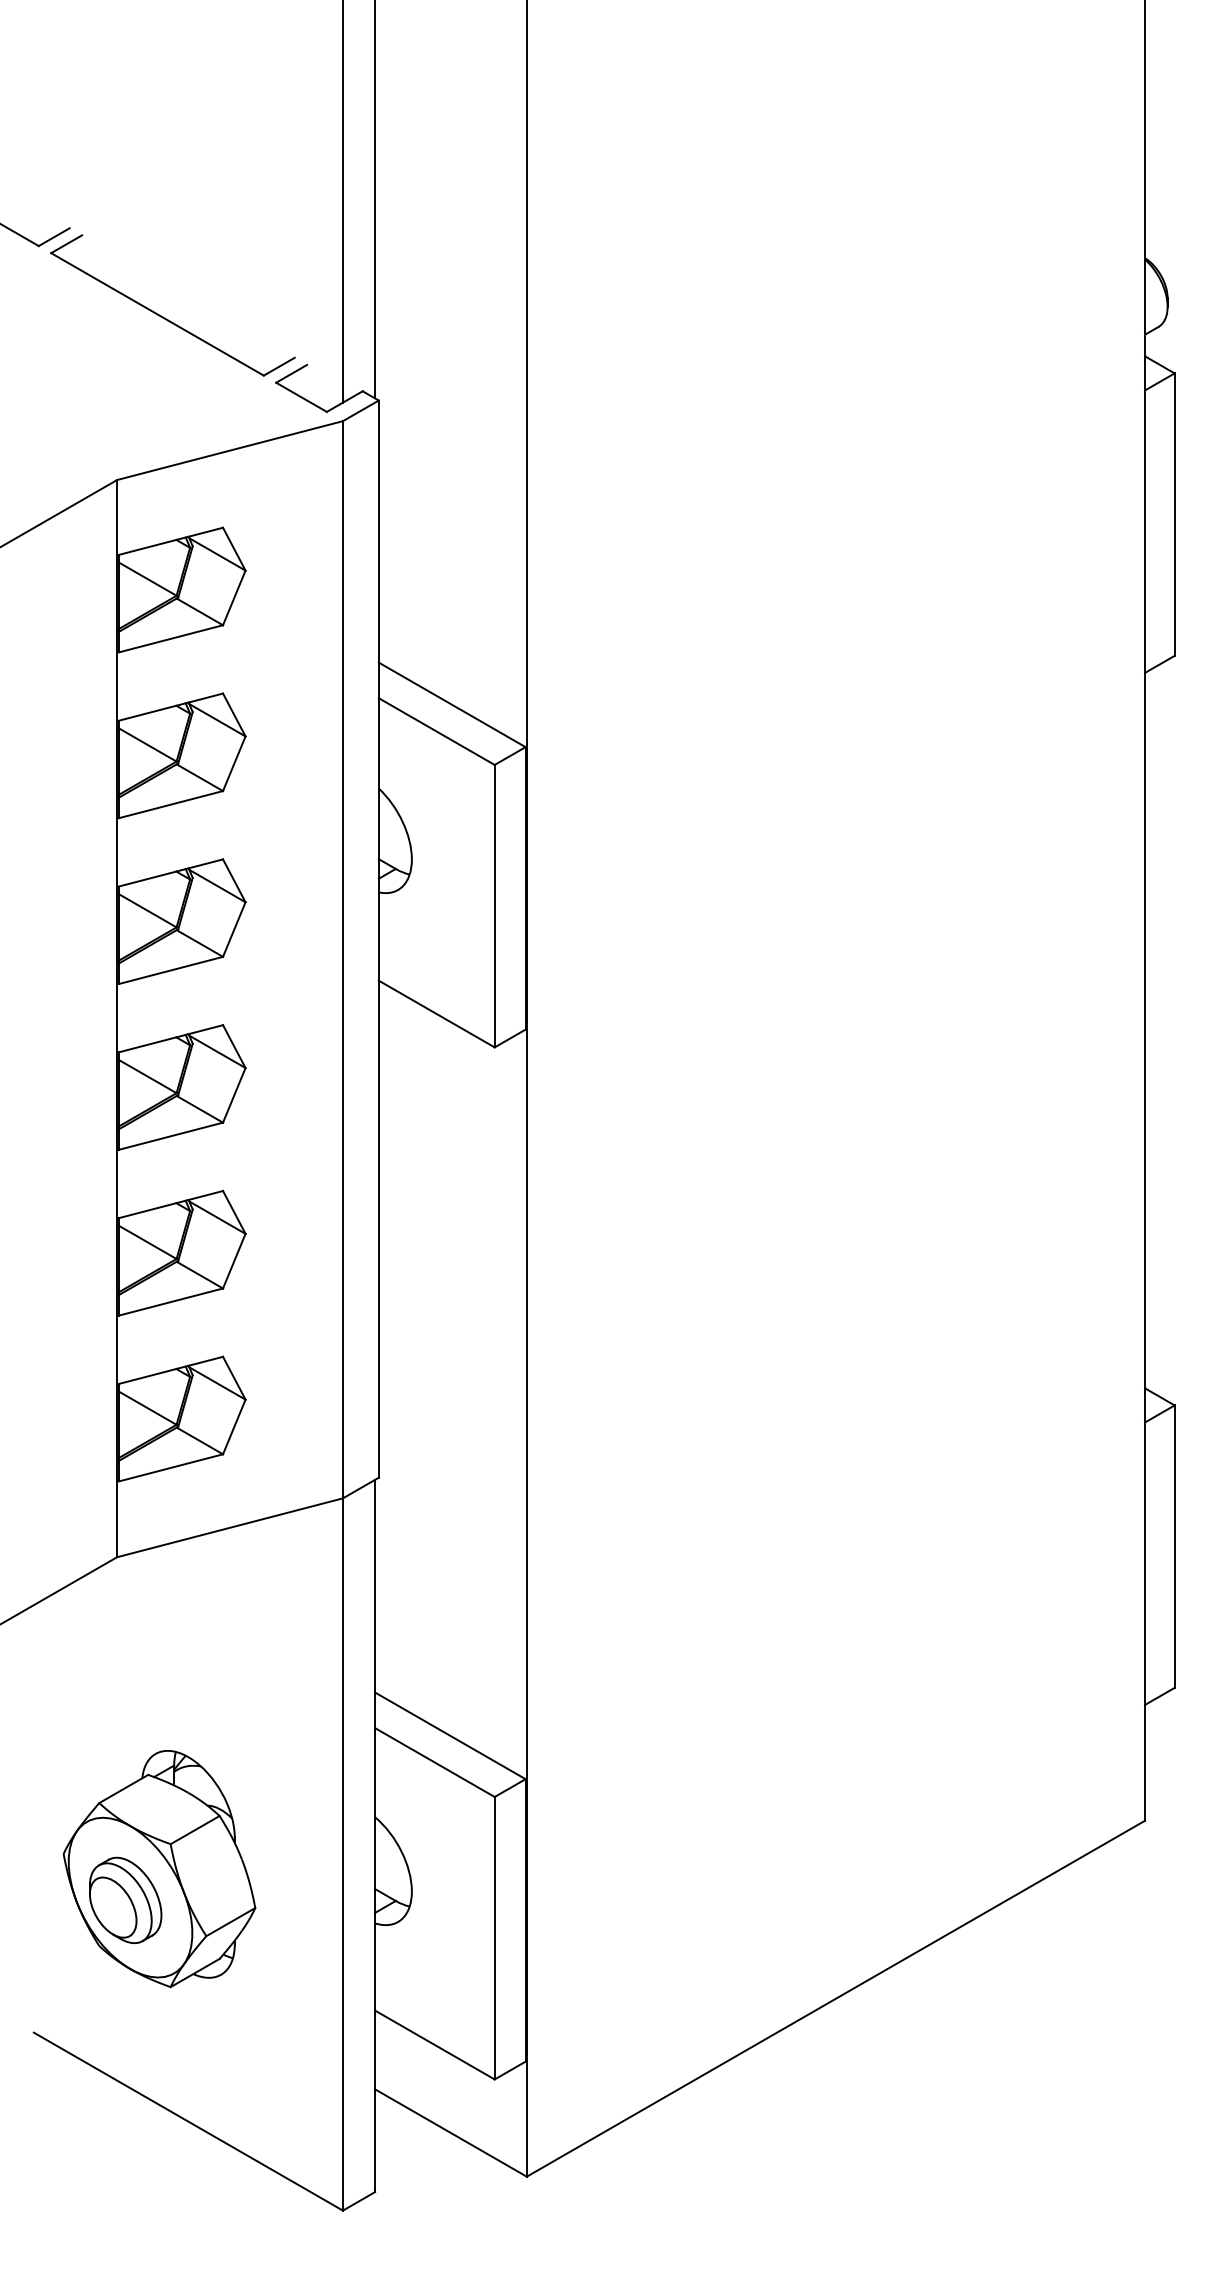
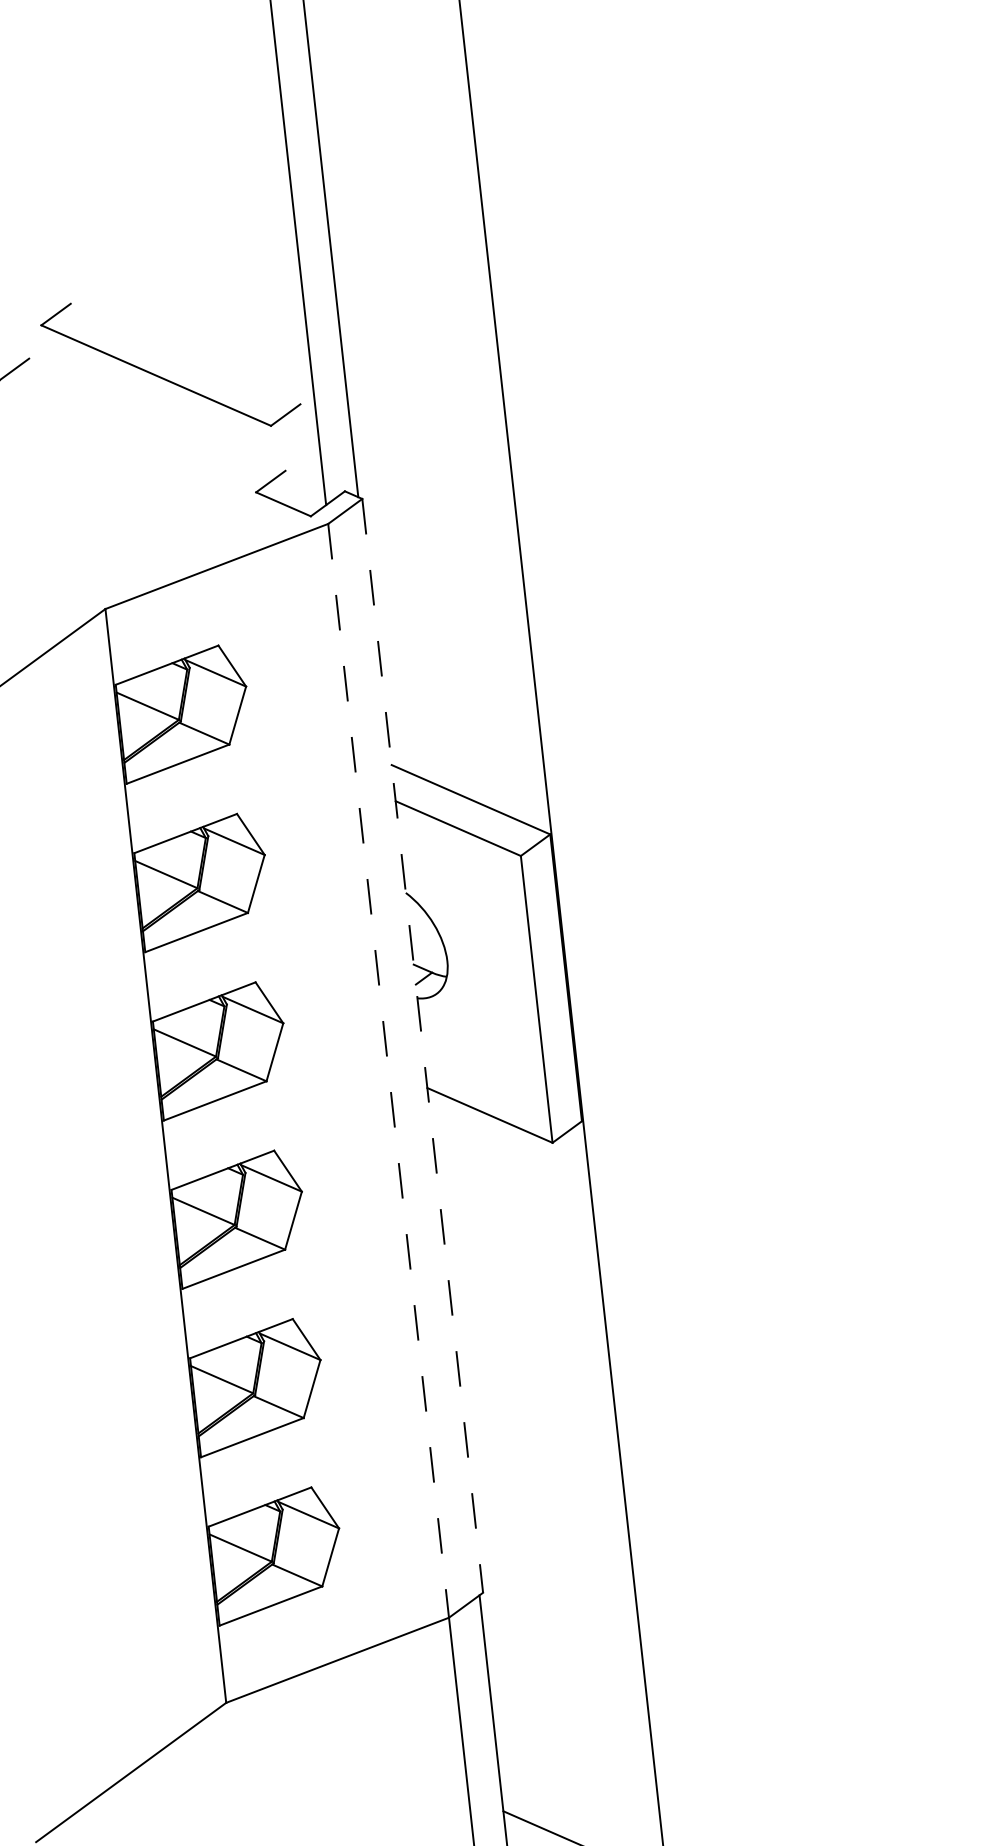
part: (165, 317) -> (164, 377), moved
line: (378, 939) -> (422, 1046), solid -> dashed
line: (342, 959) -> (388, 1070), solid -> dashed

